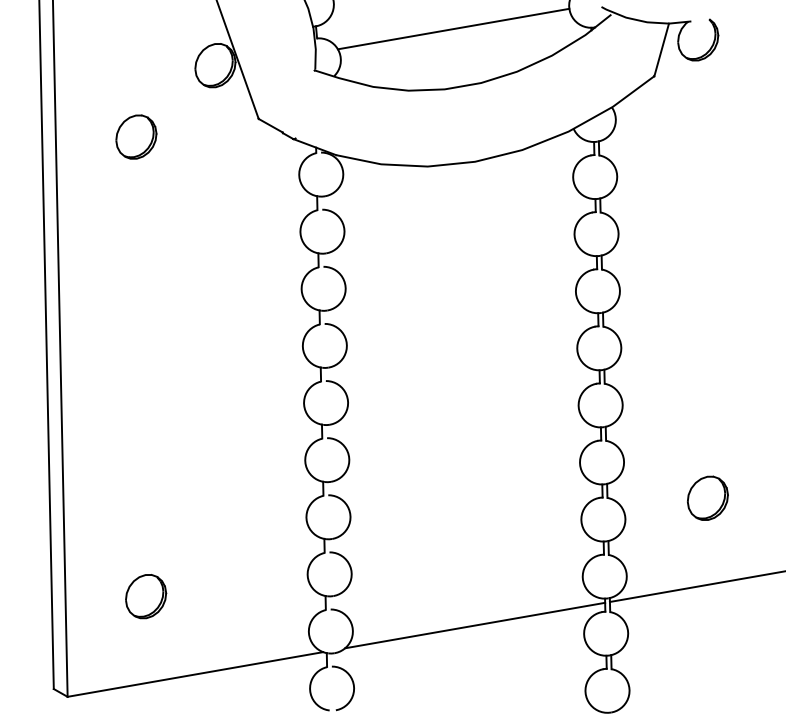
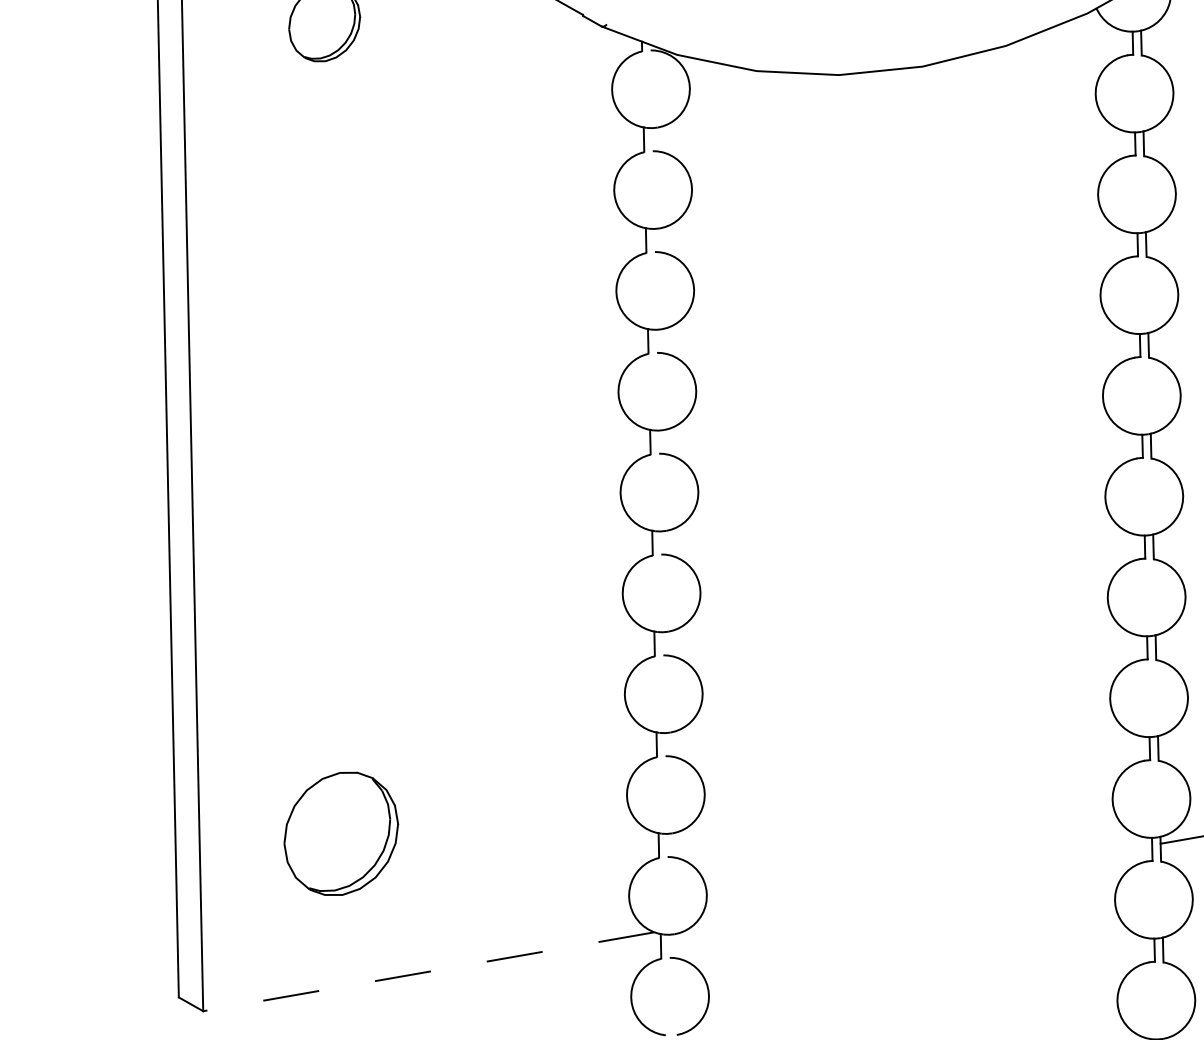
part: (146, 596) -> (342, 834), size x1.6
line: (475, 625) -> (923, 885), removed
line: (195, 674) -> (428, 971), solid -> dashed

